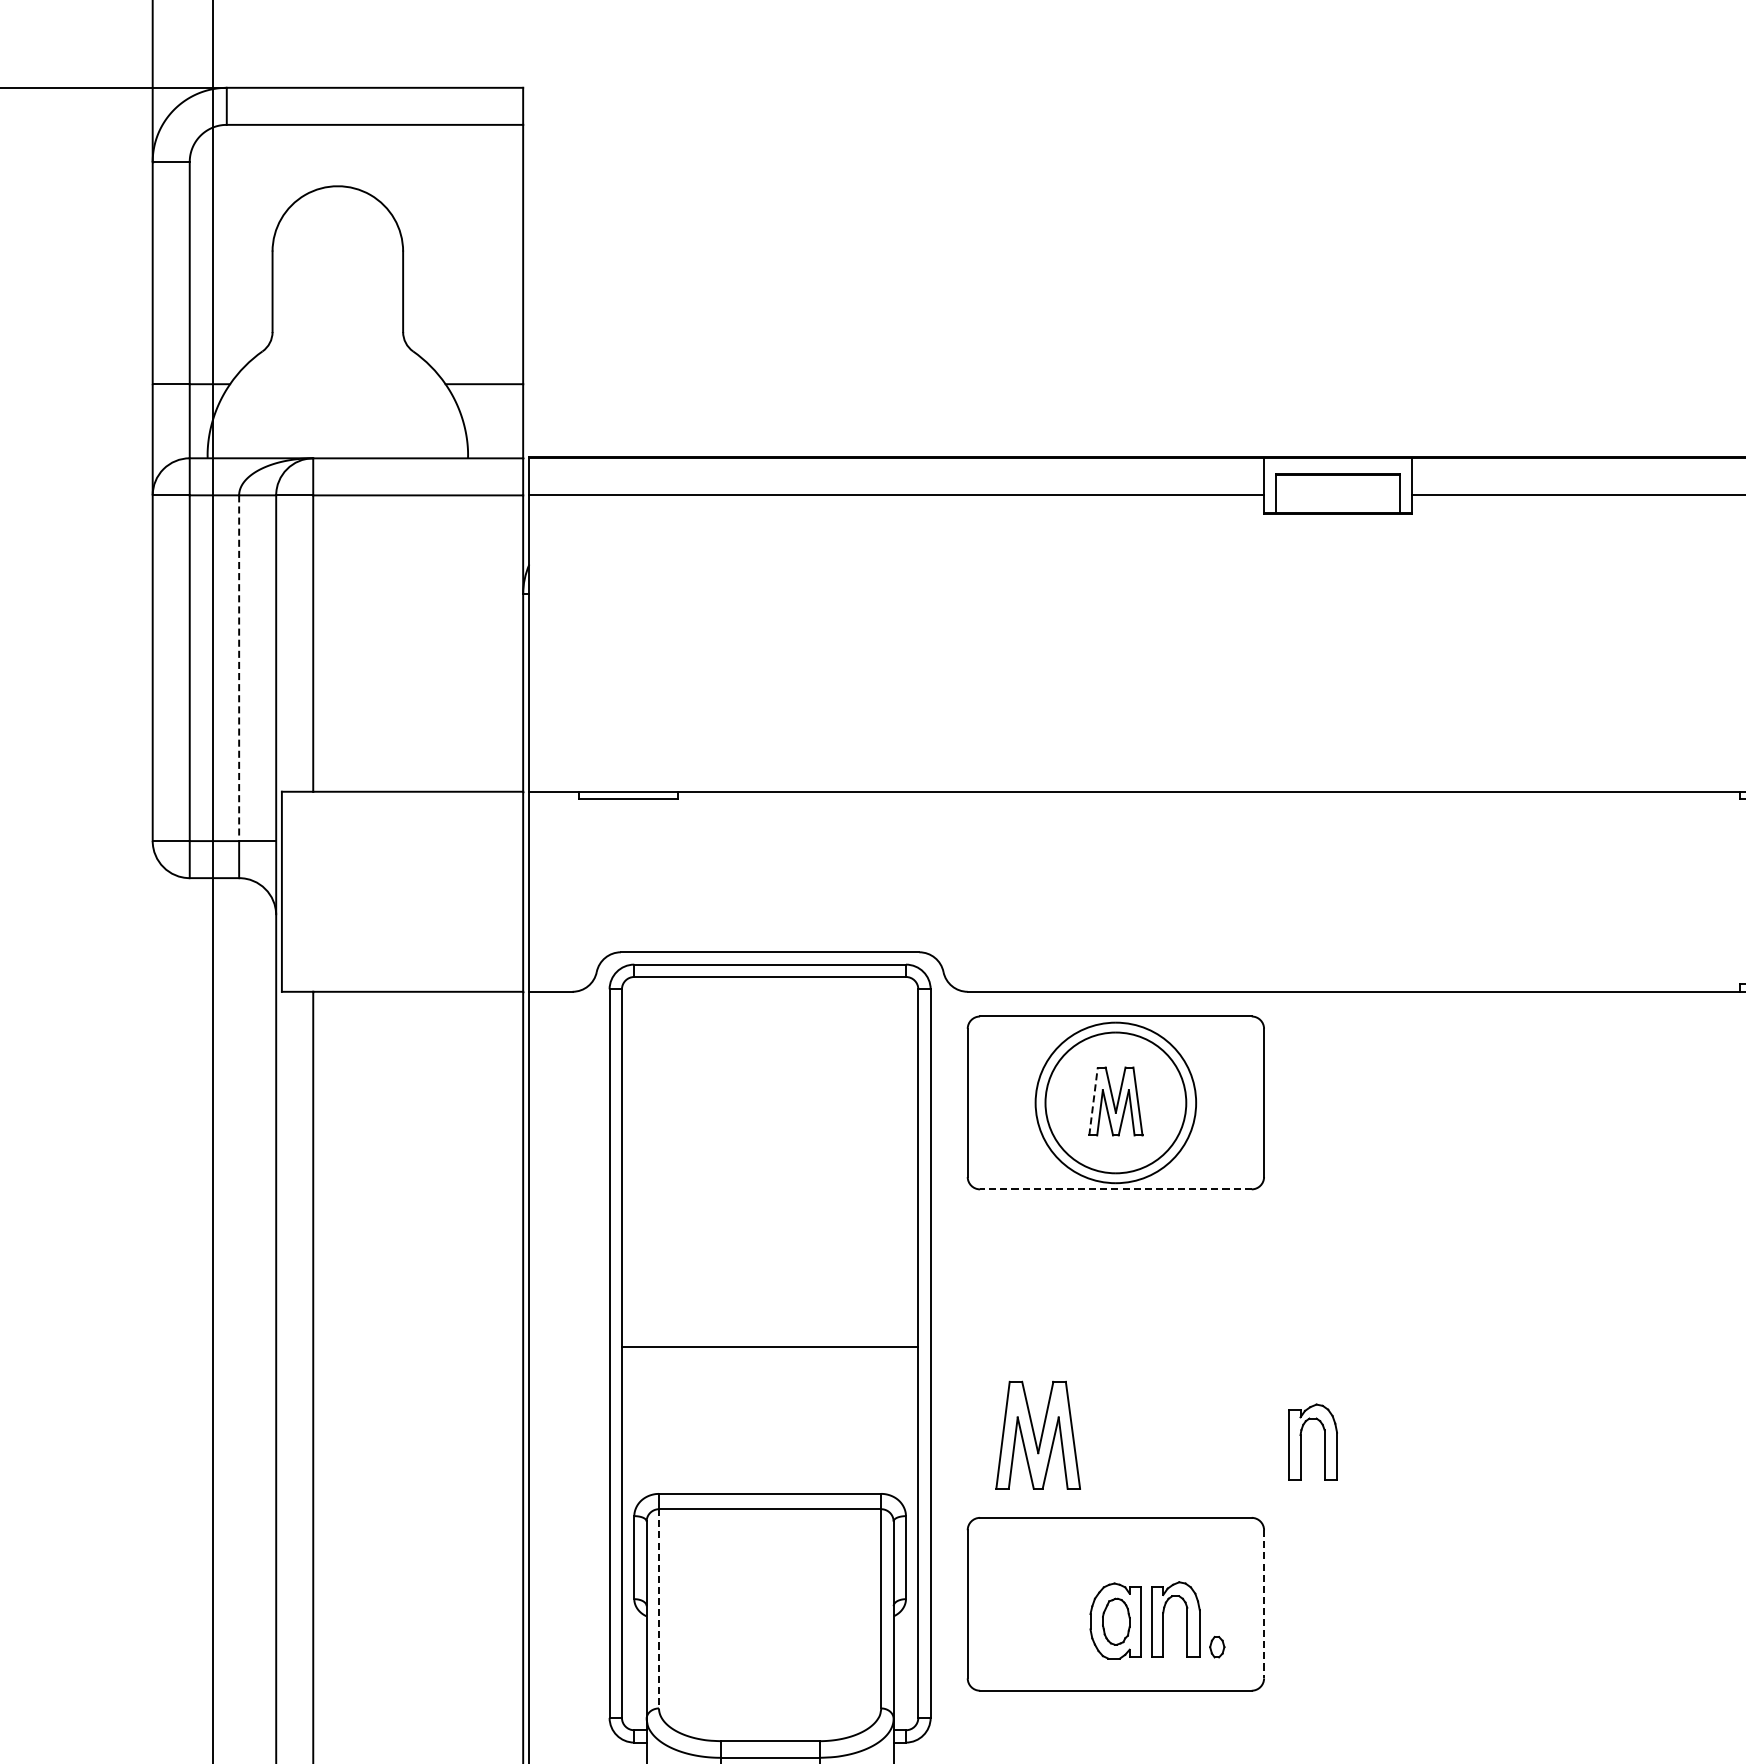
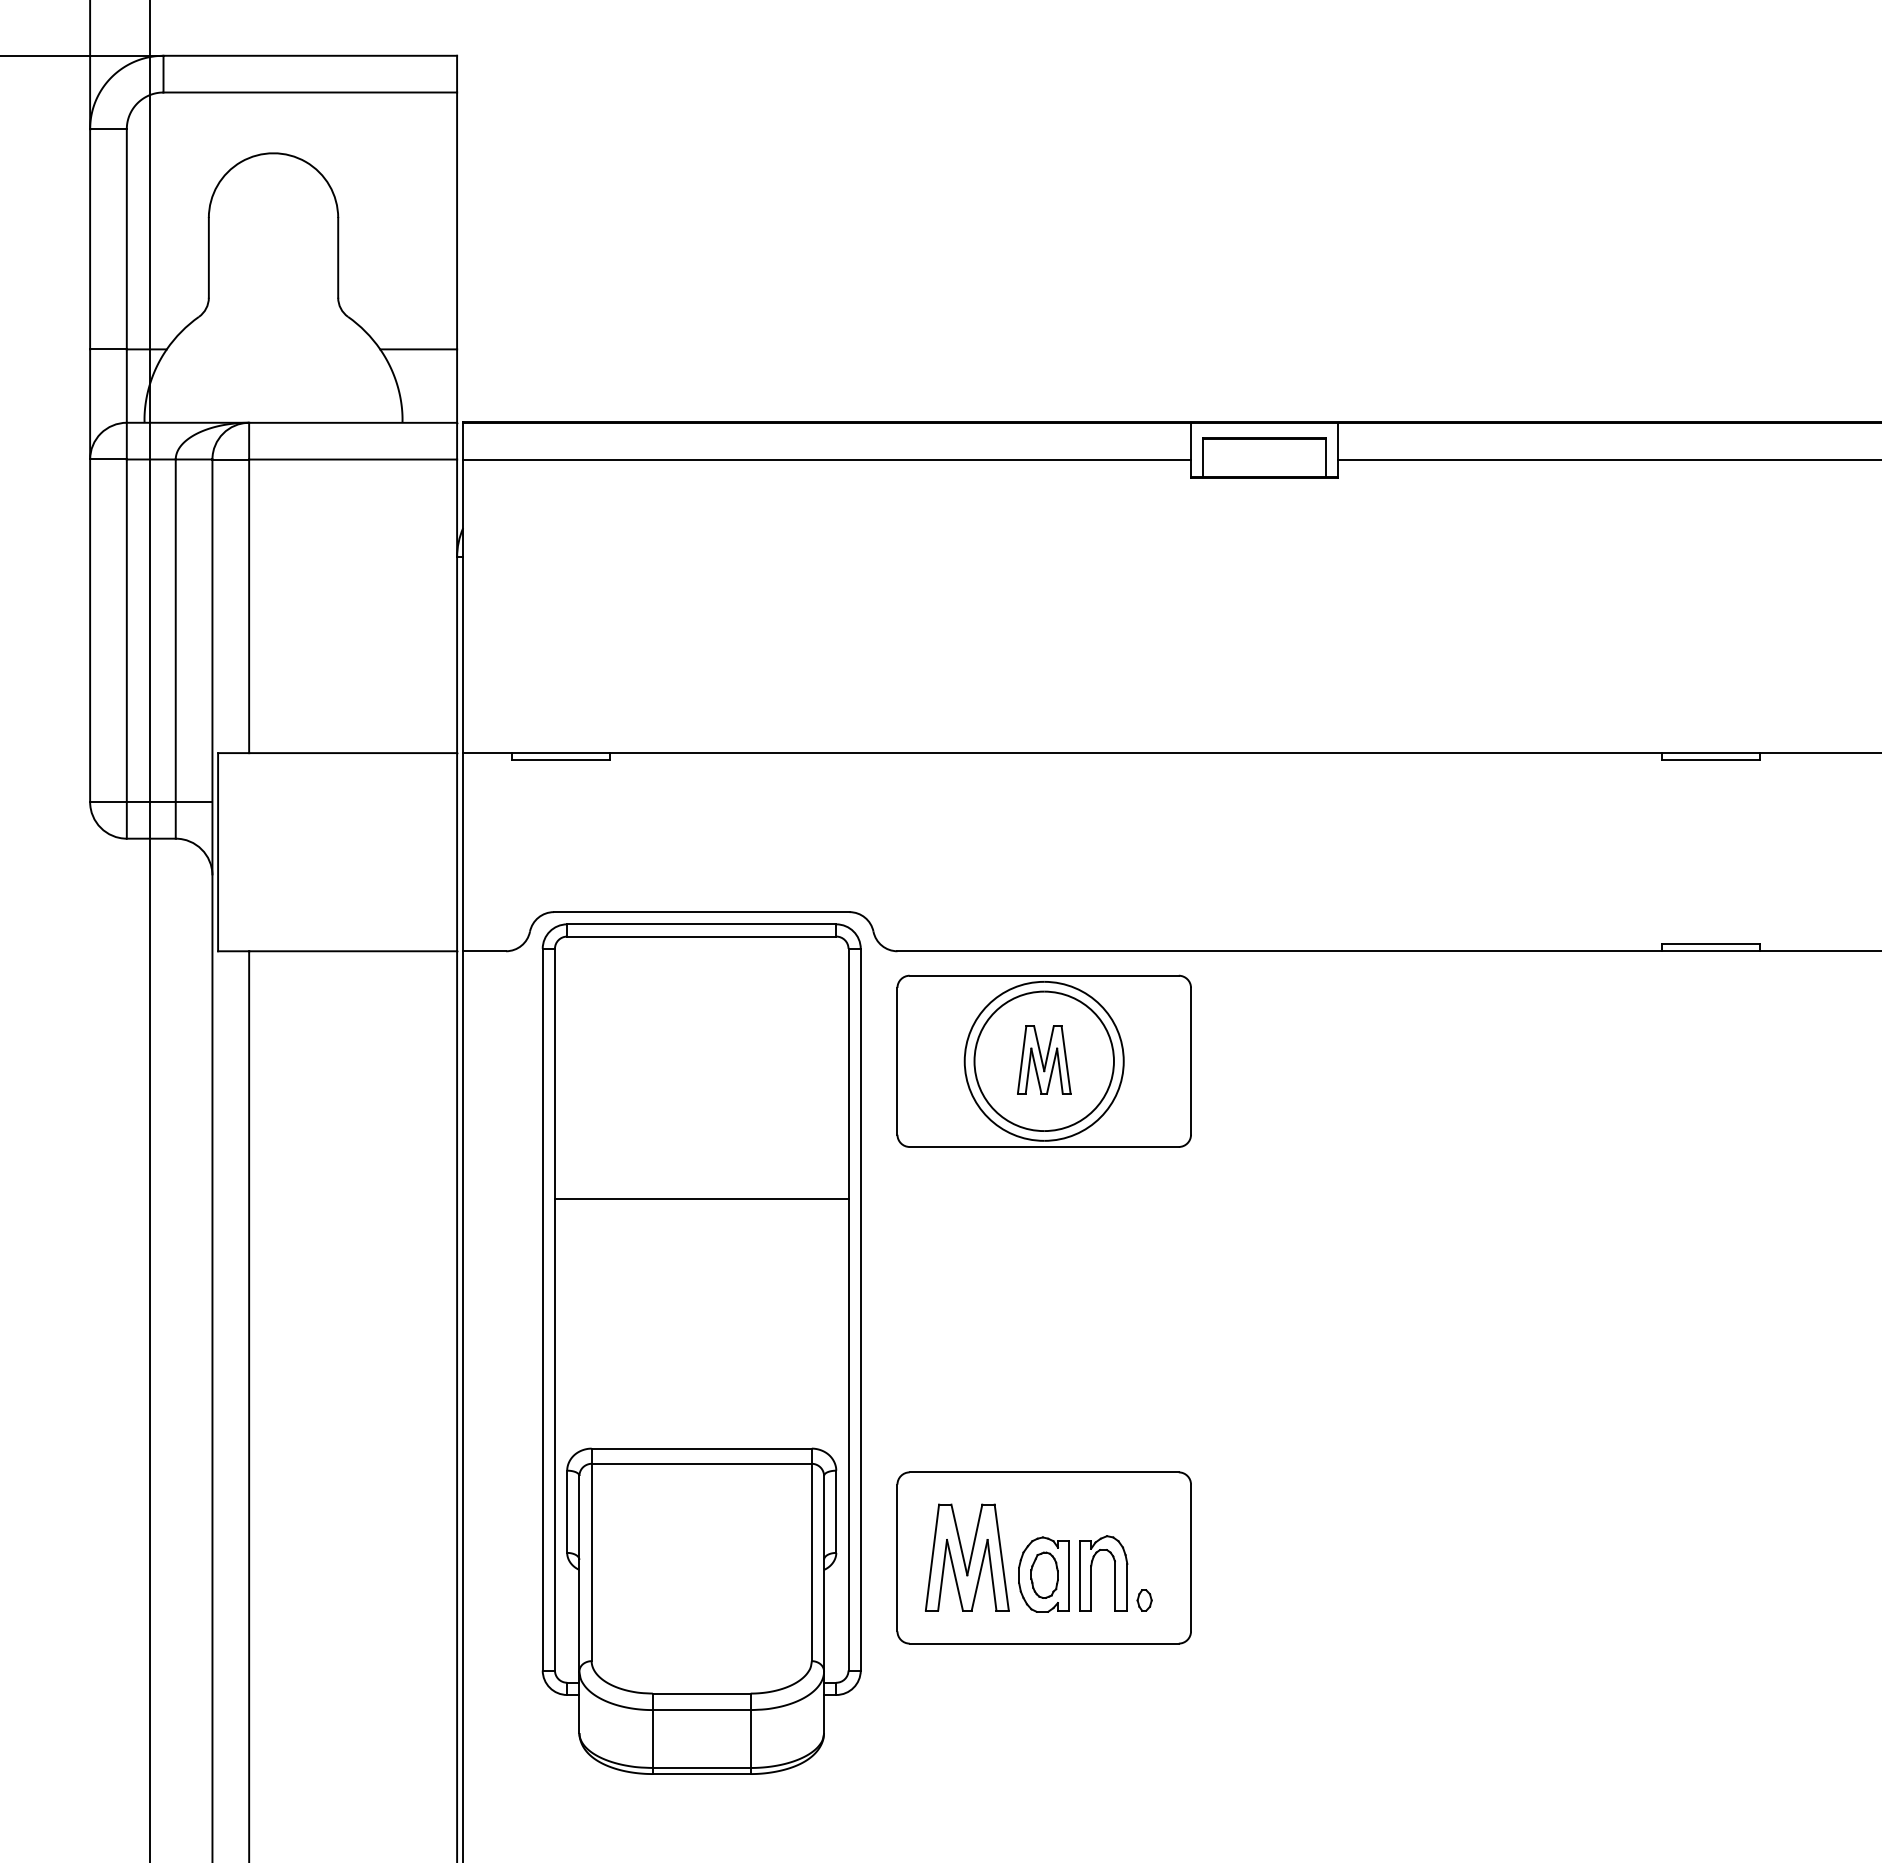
line: (238, 668) -> (175, 631), dashed -> solid
line: (1093, 1101) -> (1022, 1059), dashed -> solid
line: (1116, 1188) -> (1044, 1146), dashed -> solid
line: (769, 1346) -> (701, 1198), moved
part: (1038, 1435) -> (967, 1557), moved
part: (1324, 1442) -> (1250, 1397), removed
line: (1264, 1604) -> (1191, 1558), dashed -> solid
line: (658, 1608) -> (591, 1562), dashed -> solid

